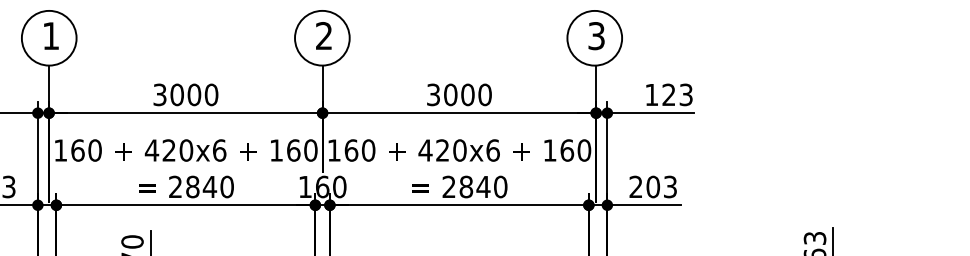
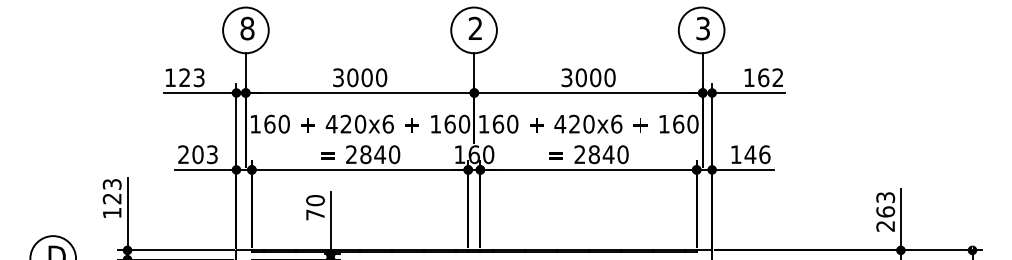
text: (51, 35) -> (247, 28), 1 -> 8
text: (677, 94) -> (770, 77), 123 -> 162
text: (653, 186) -> (750, 154), 203 -> 146

